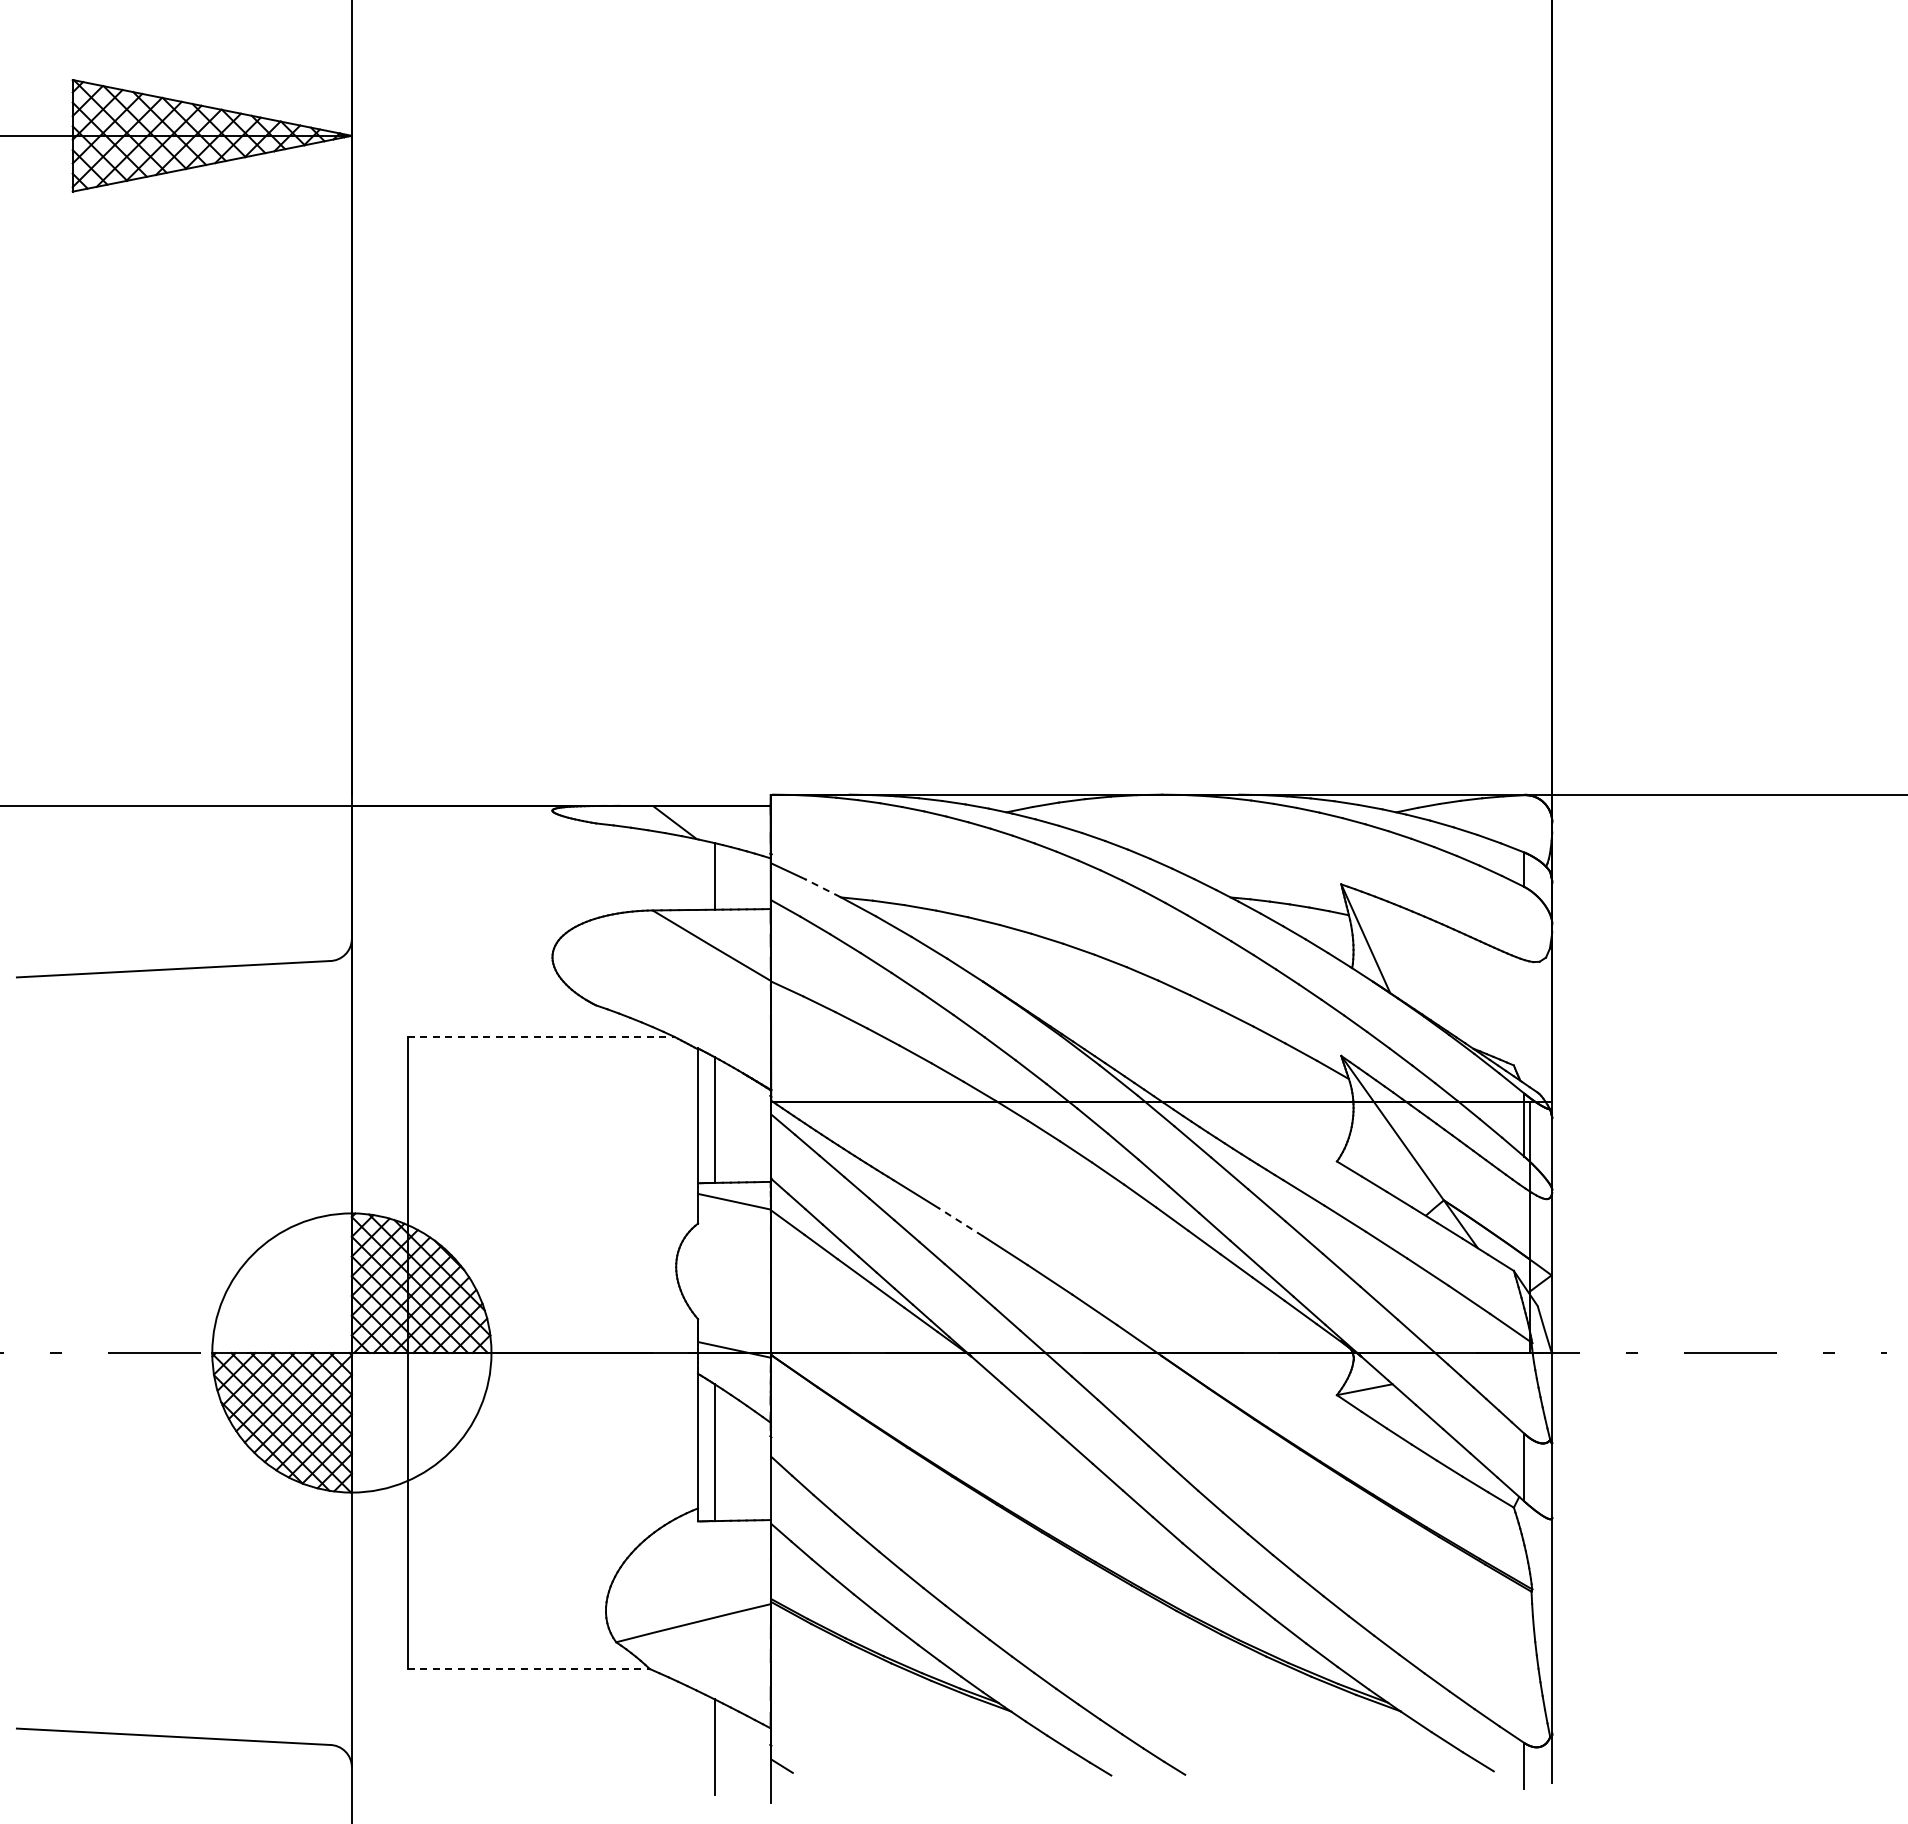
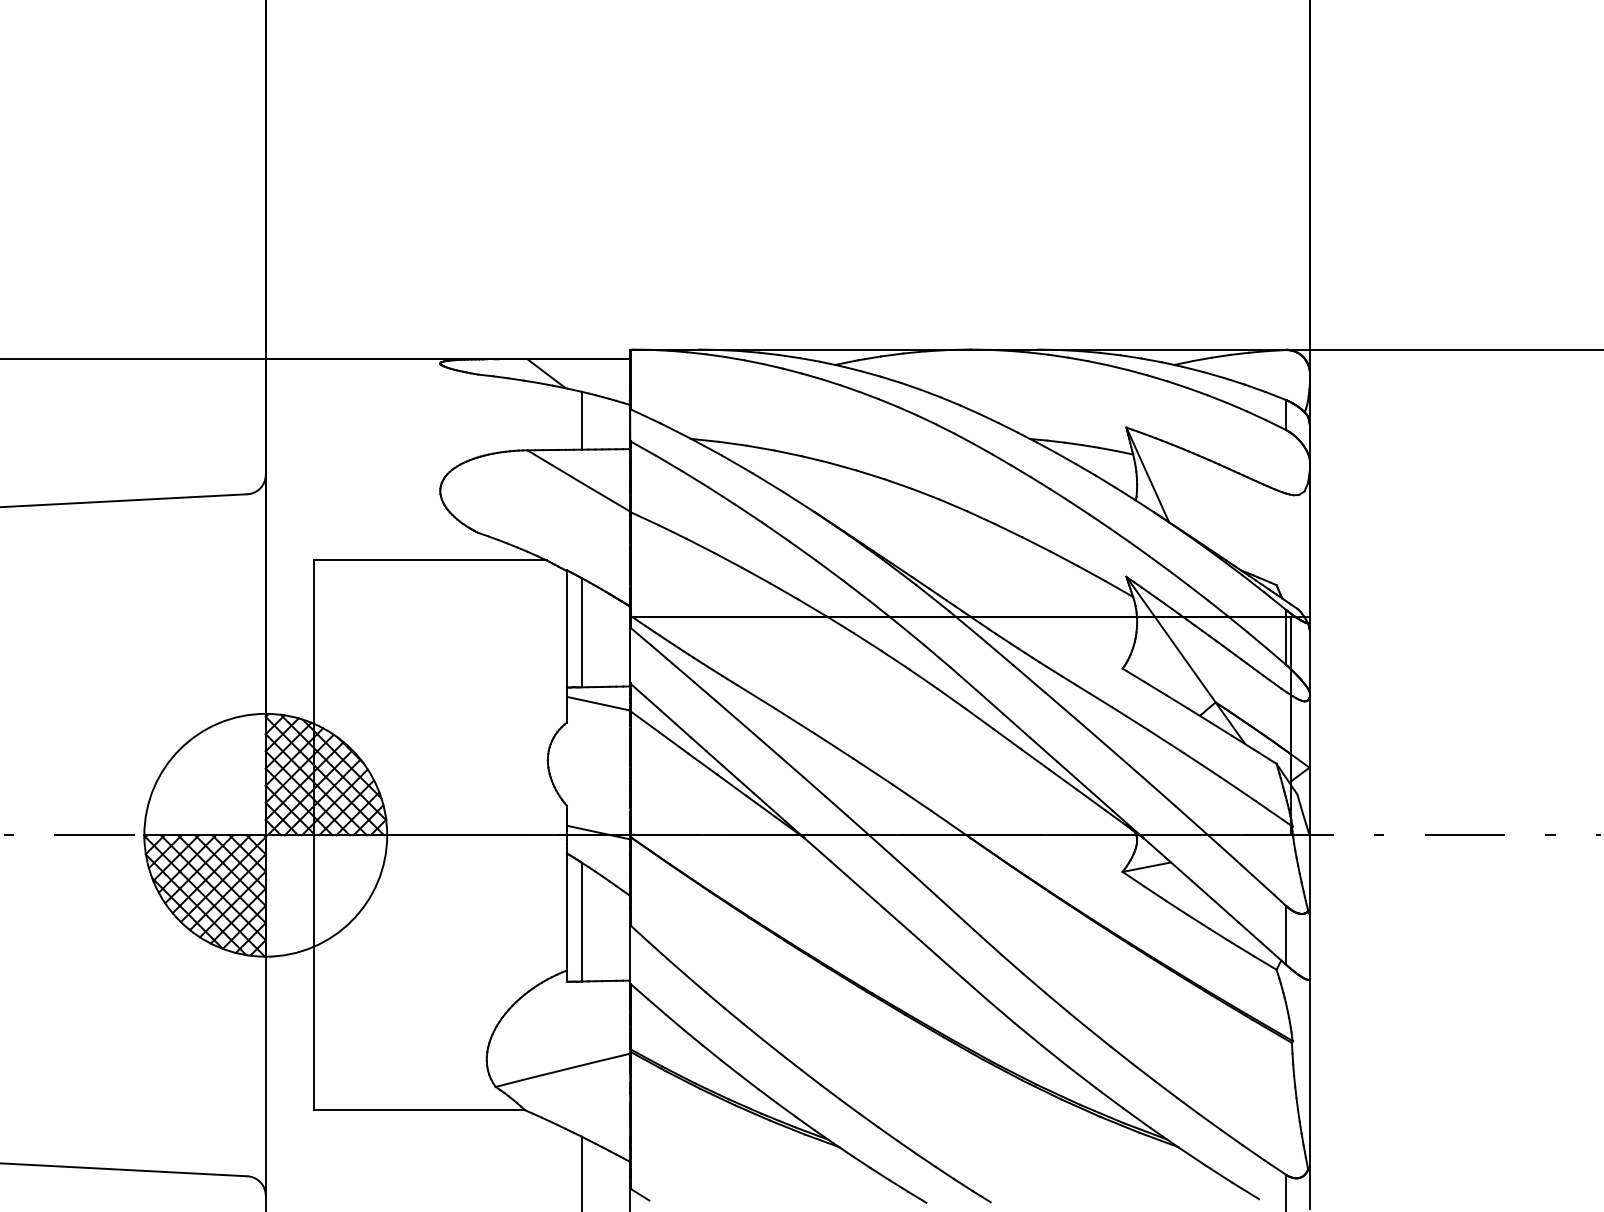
line: (822, 888) -> (675, 431), dashed -> solid
line: (541, 1036) -> (430, 559), dashed -> solid
line: (960, 1221) -> (795, 720), dashed -> solid
line: (529, 1669) -> (420, 1110), dashed -> solid

